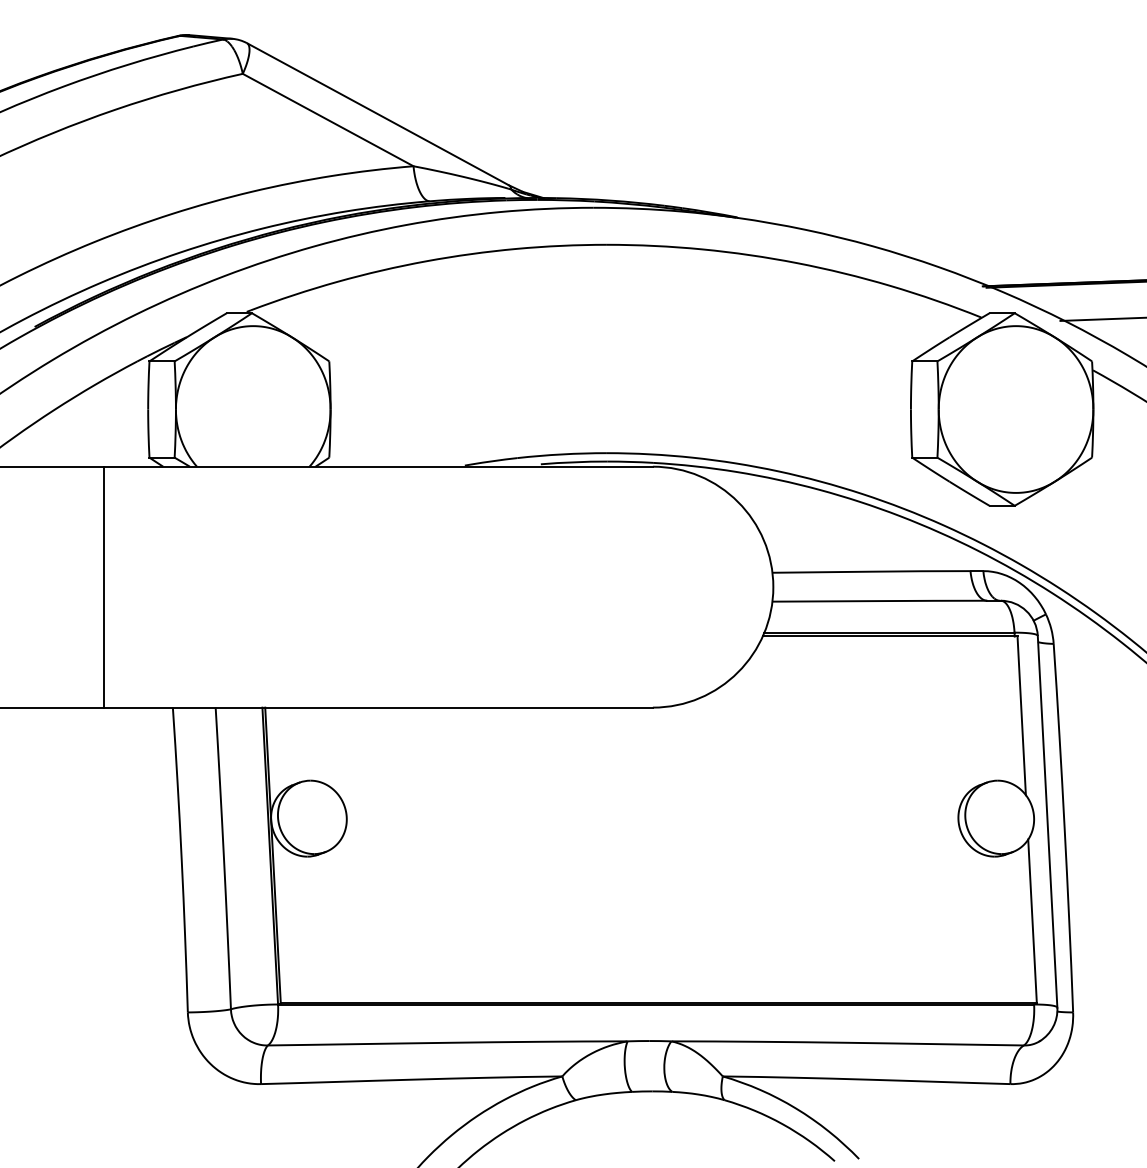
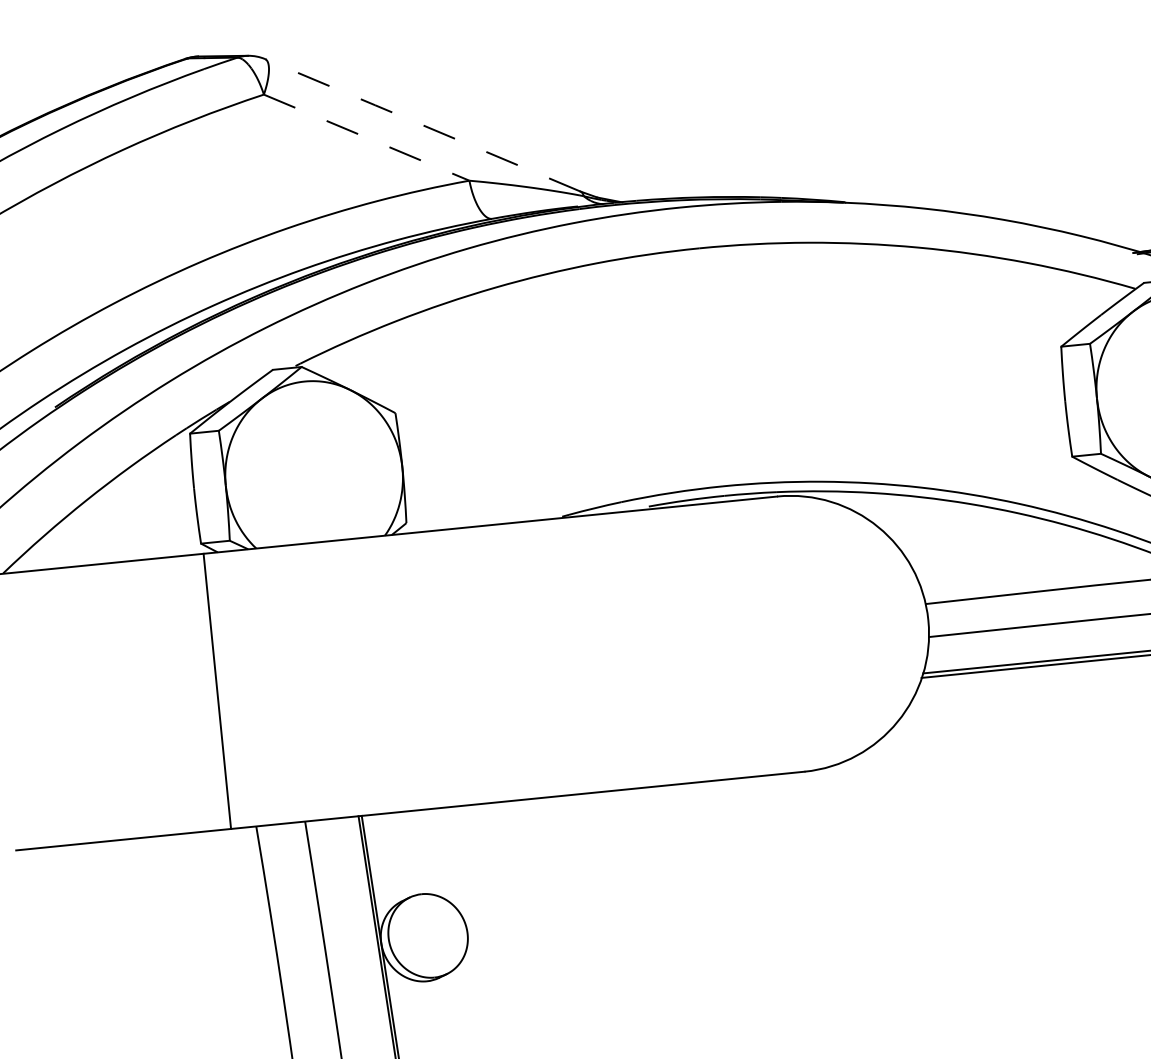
line: (377, 114) -> (422, 125), solid -> dashed
line: (328, 120) -> (367, 138), solid -> dashed
line: (103, 586) -> (216, 690), moved

